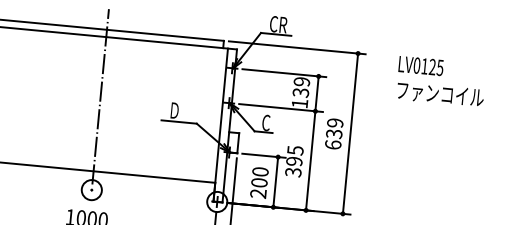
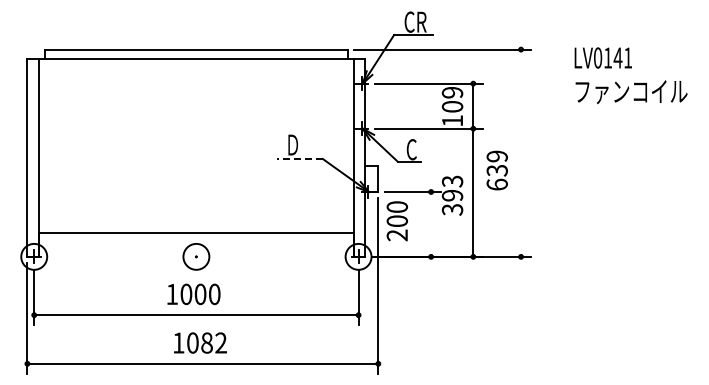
text: (435, 67) -> (622, 57), LV0125 -> LV0141
text: (300, 92) -> (452, 106), 139 -> 109
line: (100, 96) -> (196, 135), removed
line: (179, 122) -> (300, 159), solid -> dashed
text: (333, 133) -> (496, 170), moved
line: (350, 133) -> (521, 153), removed
text: (294, 149) -> (451, 180), 395 -> 393
text: (258, 182) -> (396, 221), moved
line: (276, 182) -> (431, 224), removed

